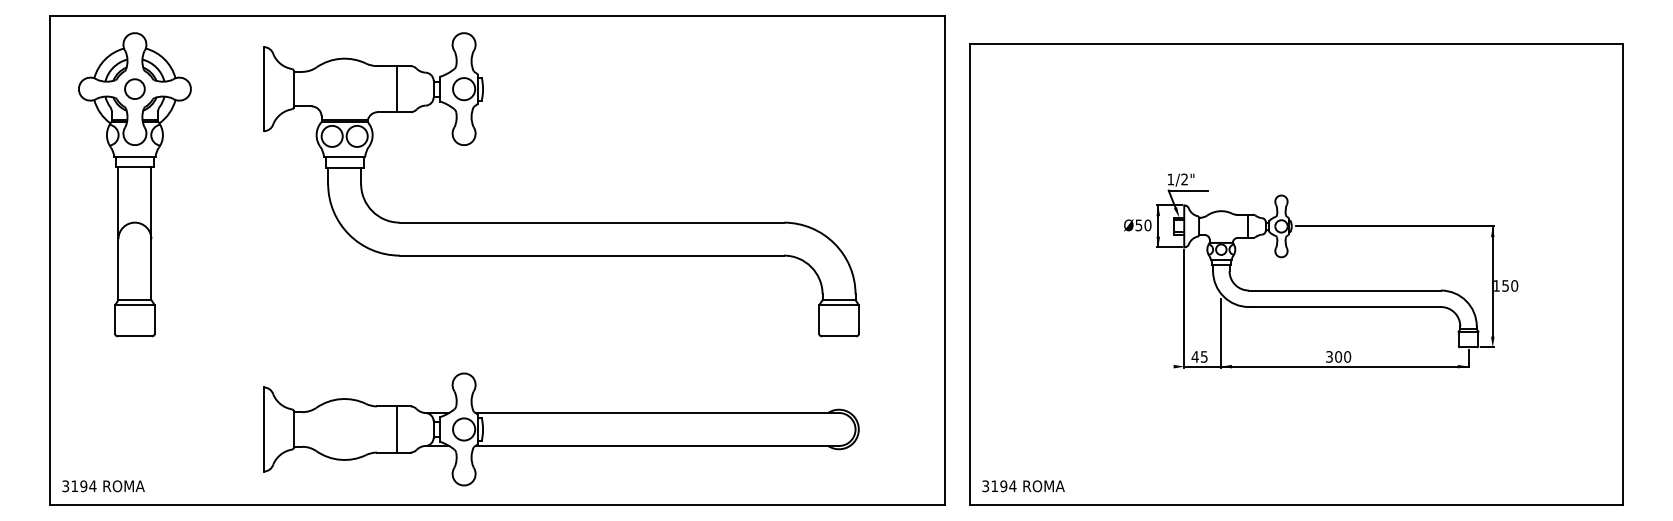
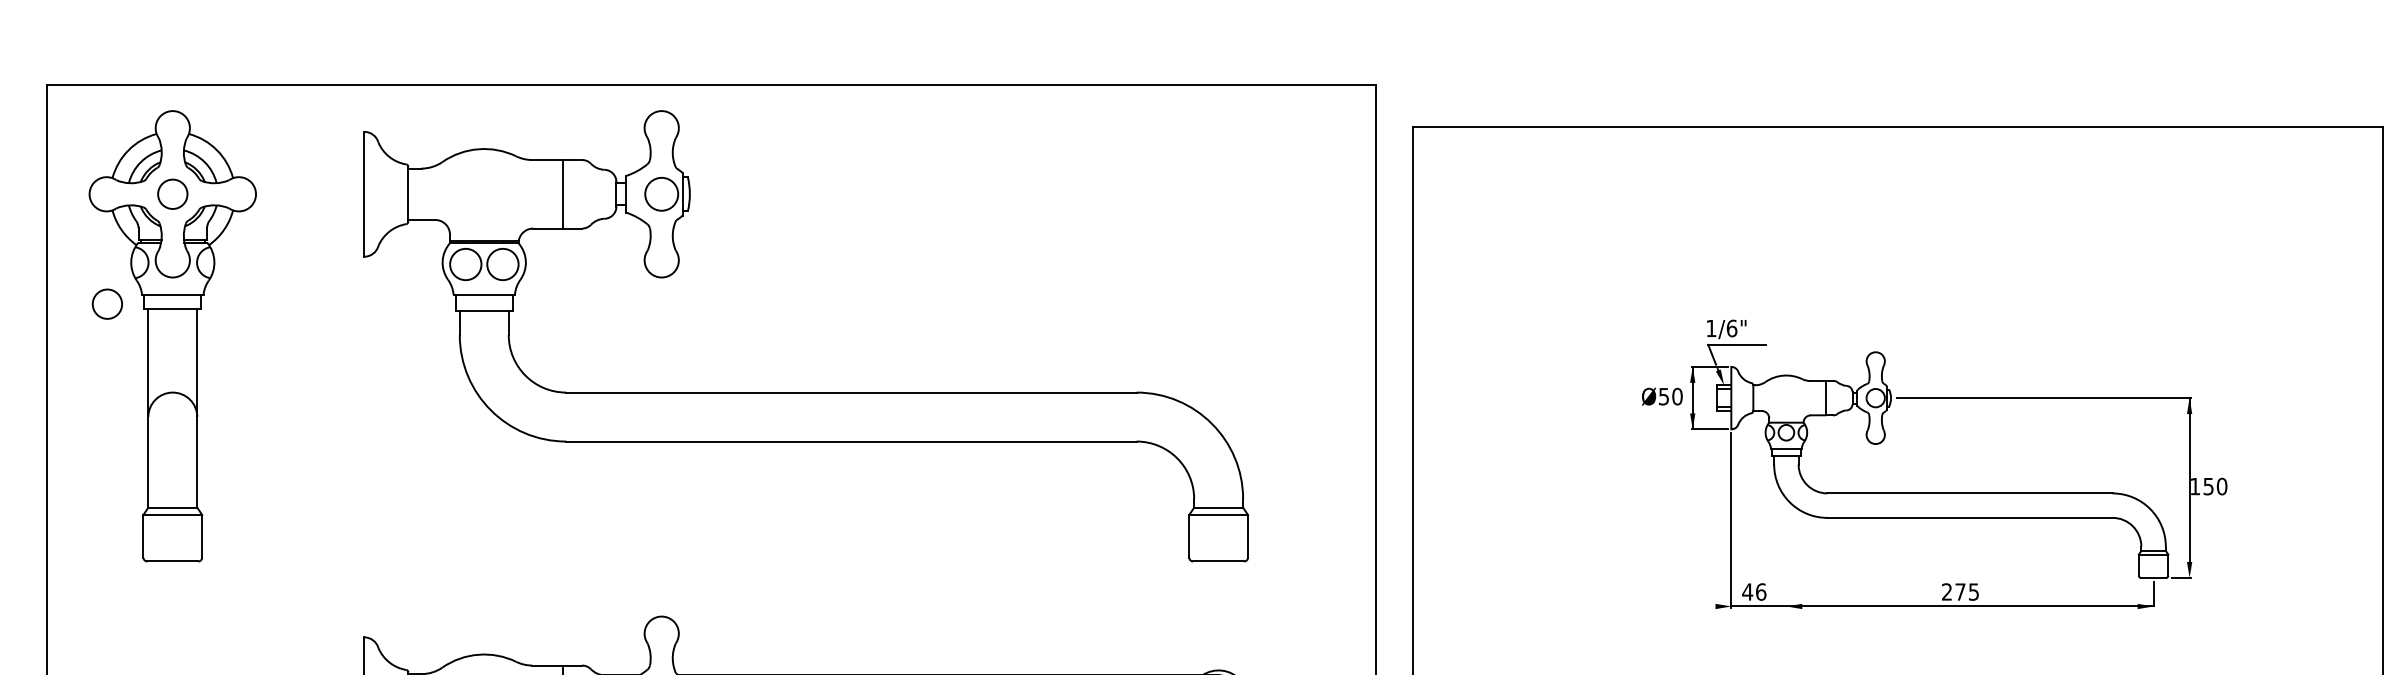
circle: (90, 162) -> (106, 303), added
text: (1184, 179) -> (1731, 328), 1/2" -> 1/6"
line: (1221, 333) -> (1786, 557), removed
text: (1203, 356) -> (1759, 591), 45 -> 46
text: (1338, 356) -> (1960, 591), 300 -> 275

